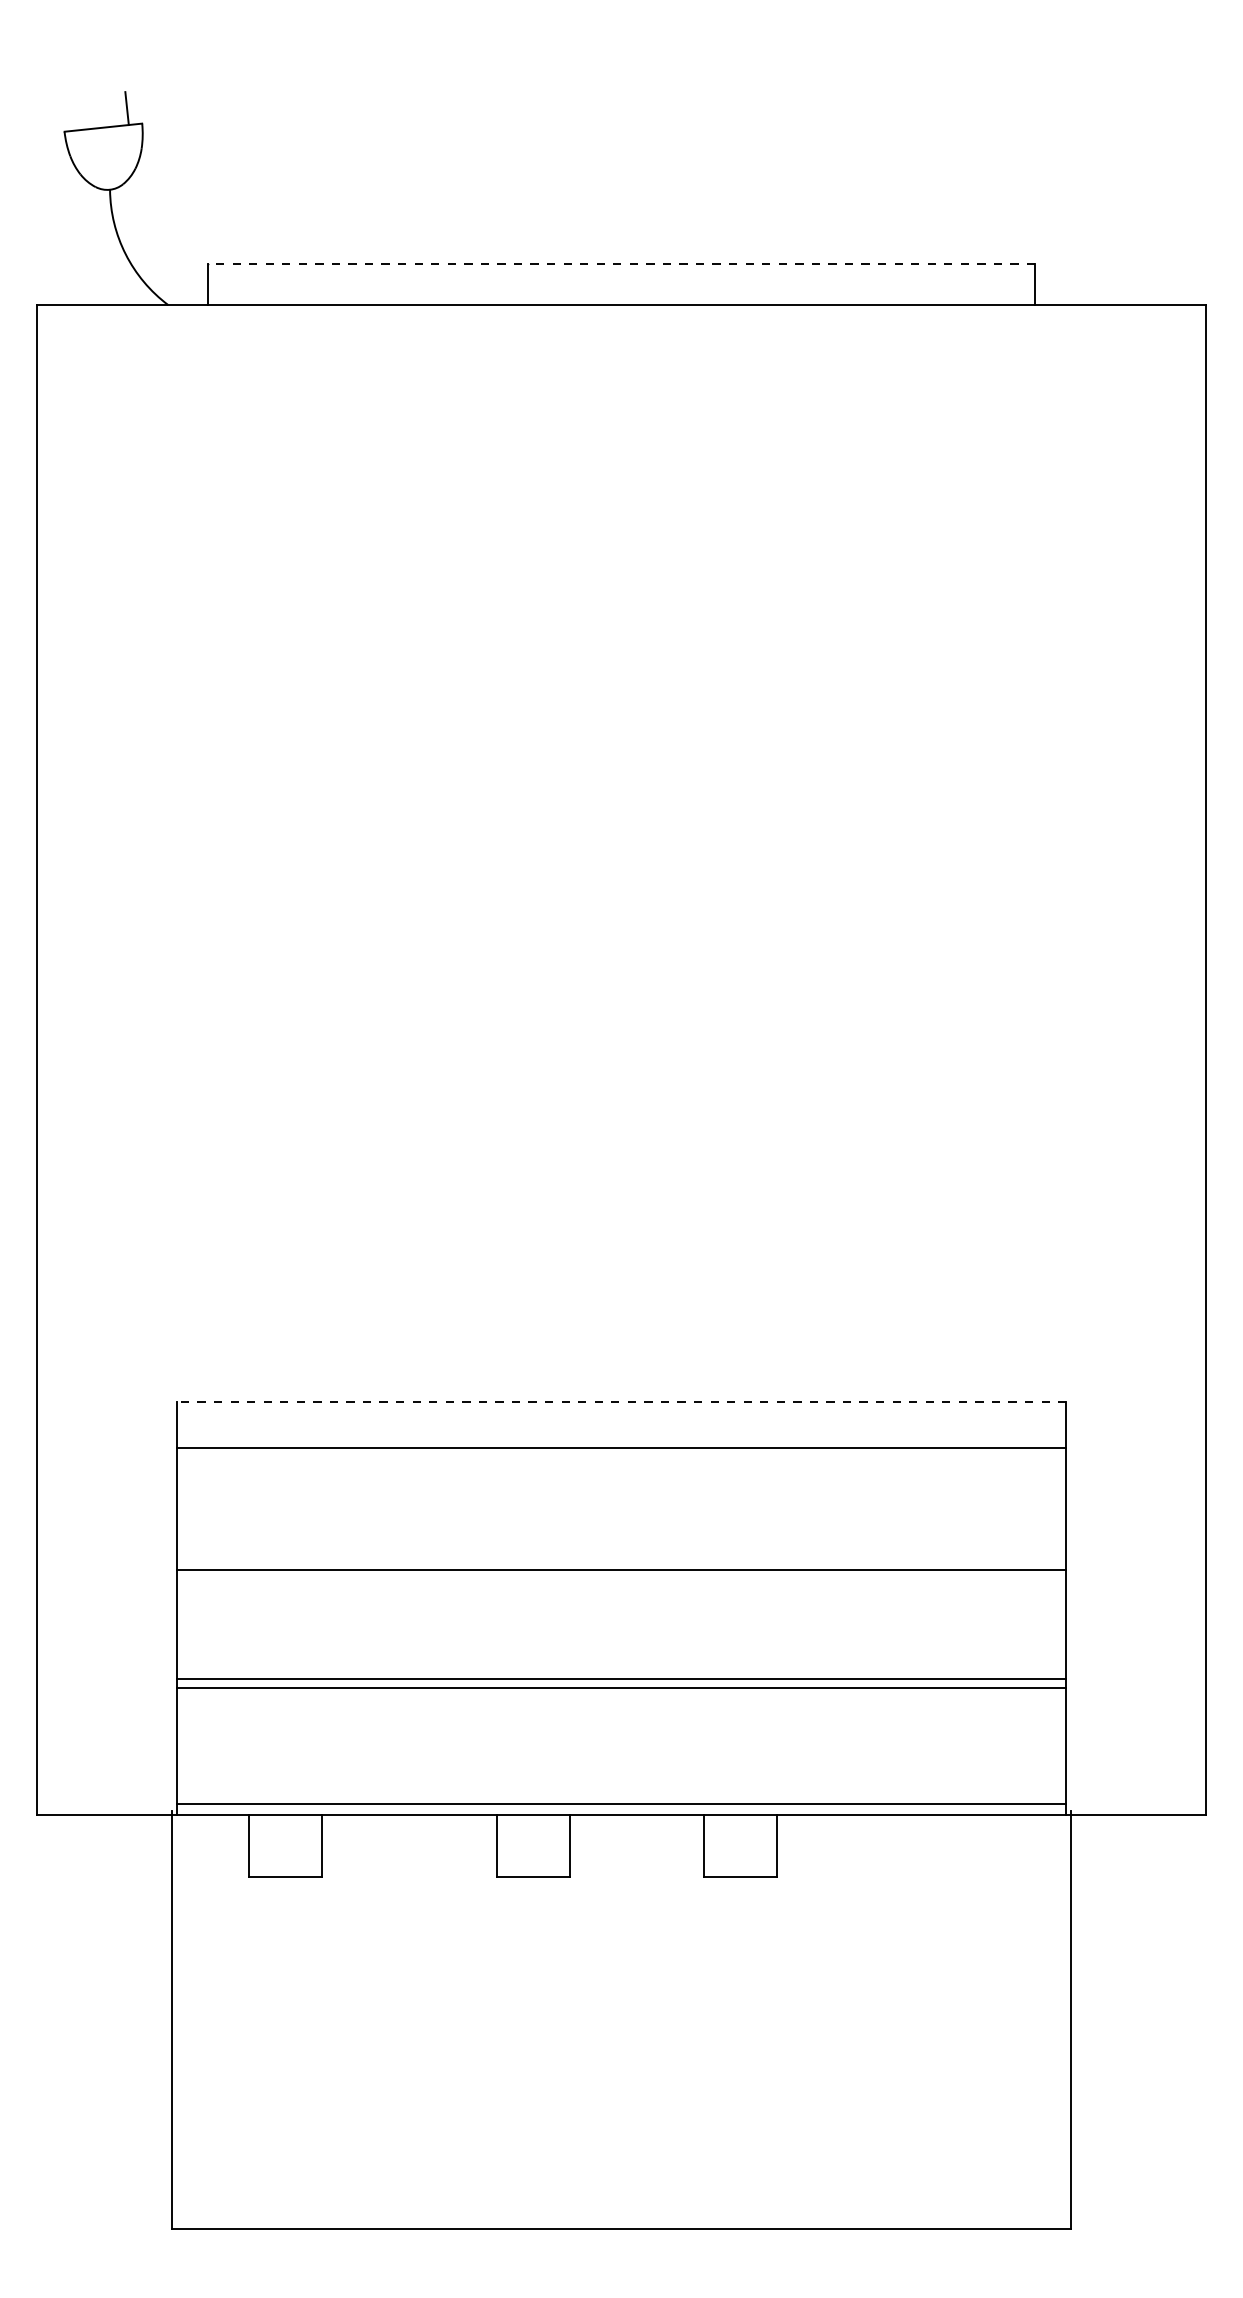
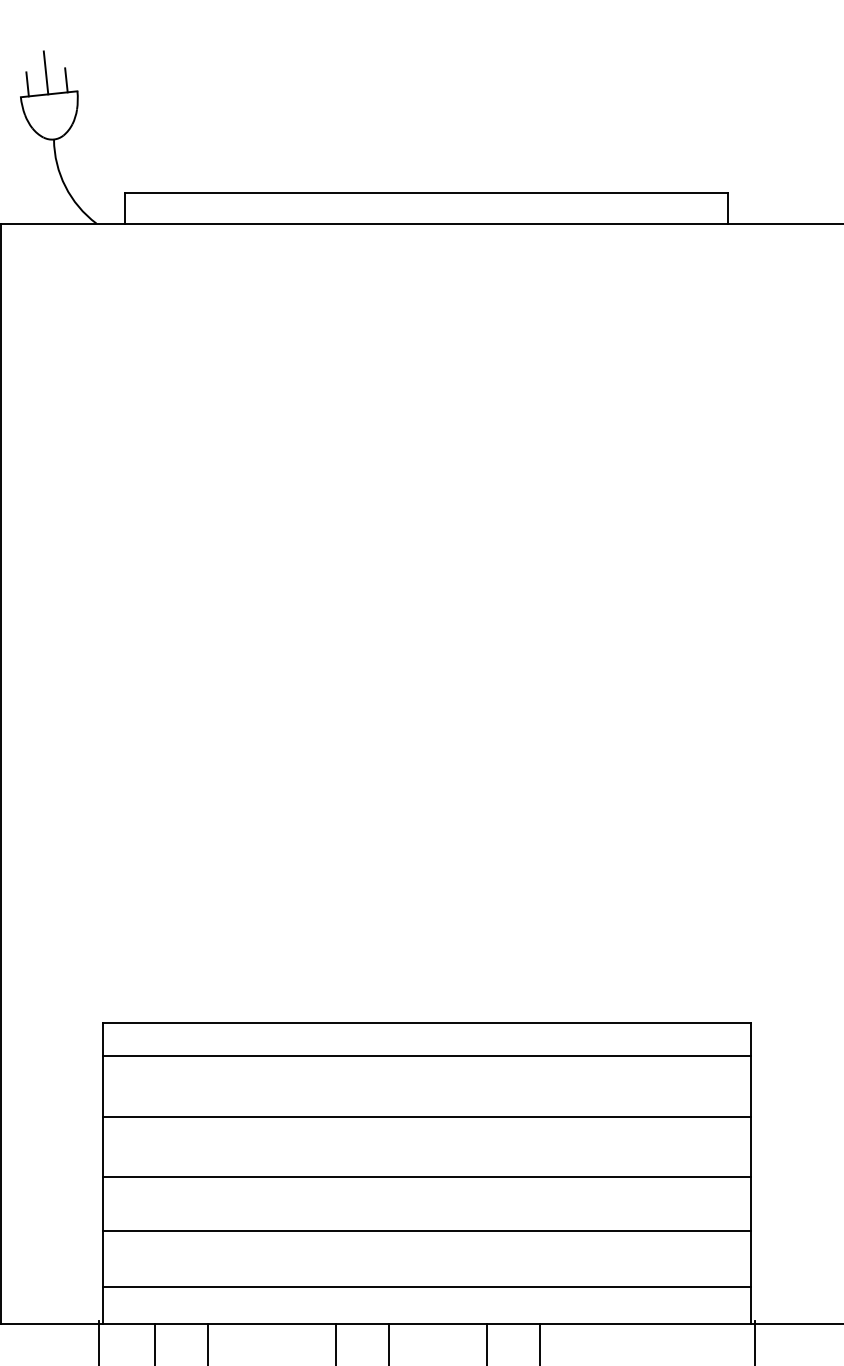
line: (99, 97) -> (46, 72), added
line: (73, 113) -> (27, 83), added
line: (621, 263) -> (426, 193), dashed -> solid
line: (621, 1401) -> (426, 1022), dashed -> solid
line: (621, 1569) -> (426, 1116), moved
line: (621, 1678) -> (426, 1176), moved
line: (621, 1804) -> (426, 1287), moved

